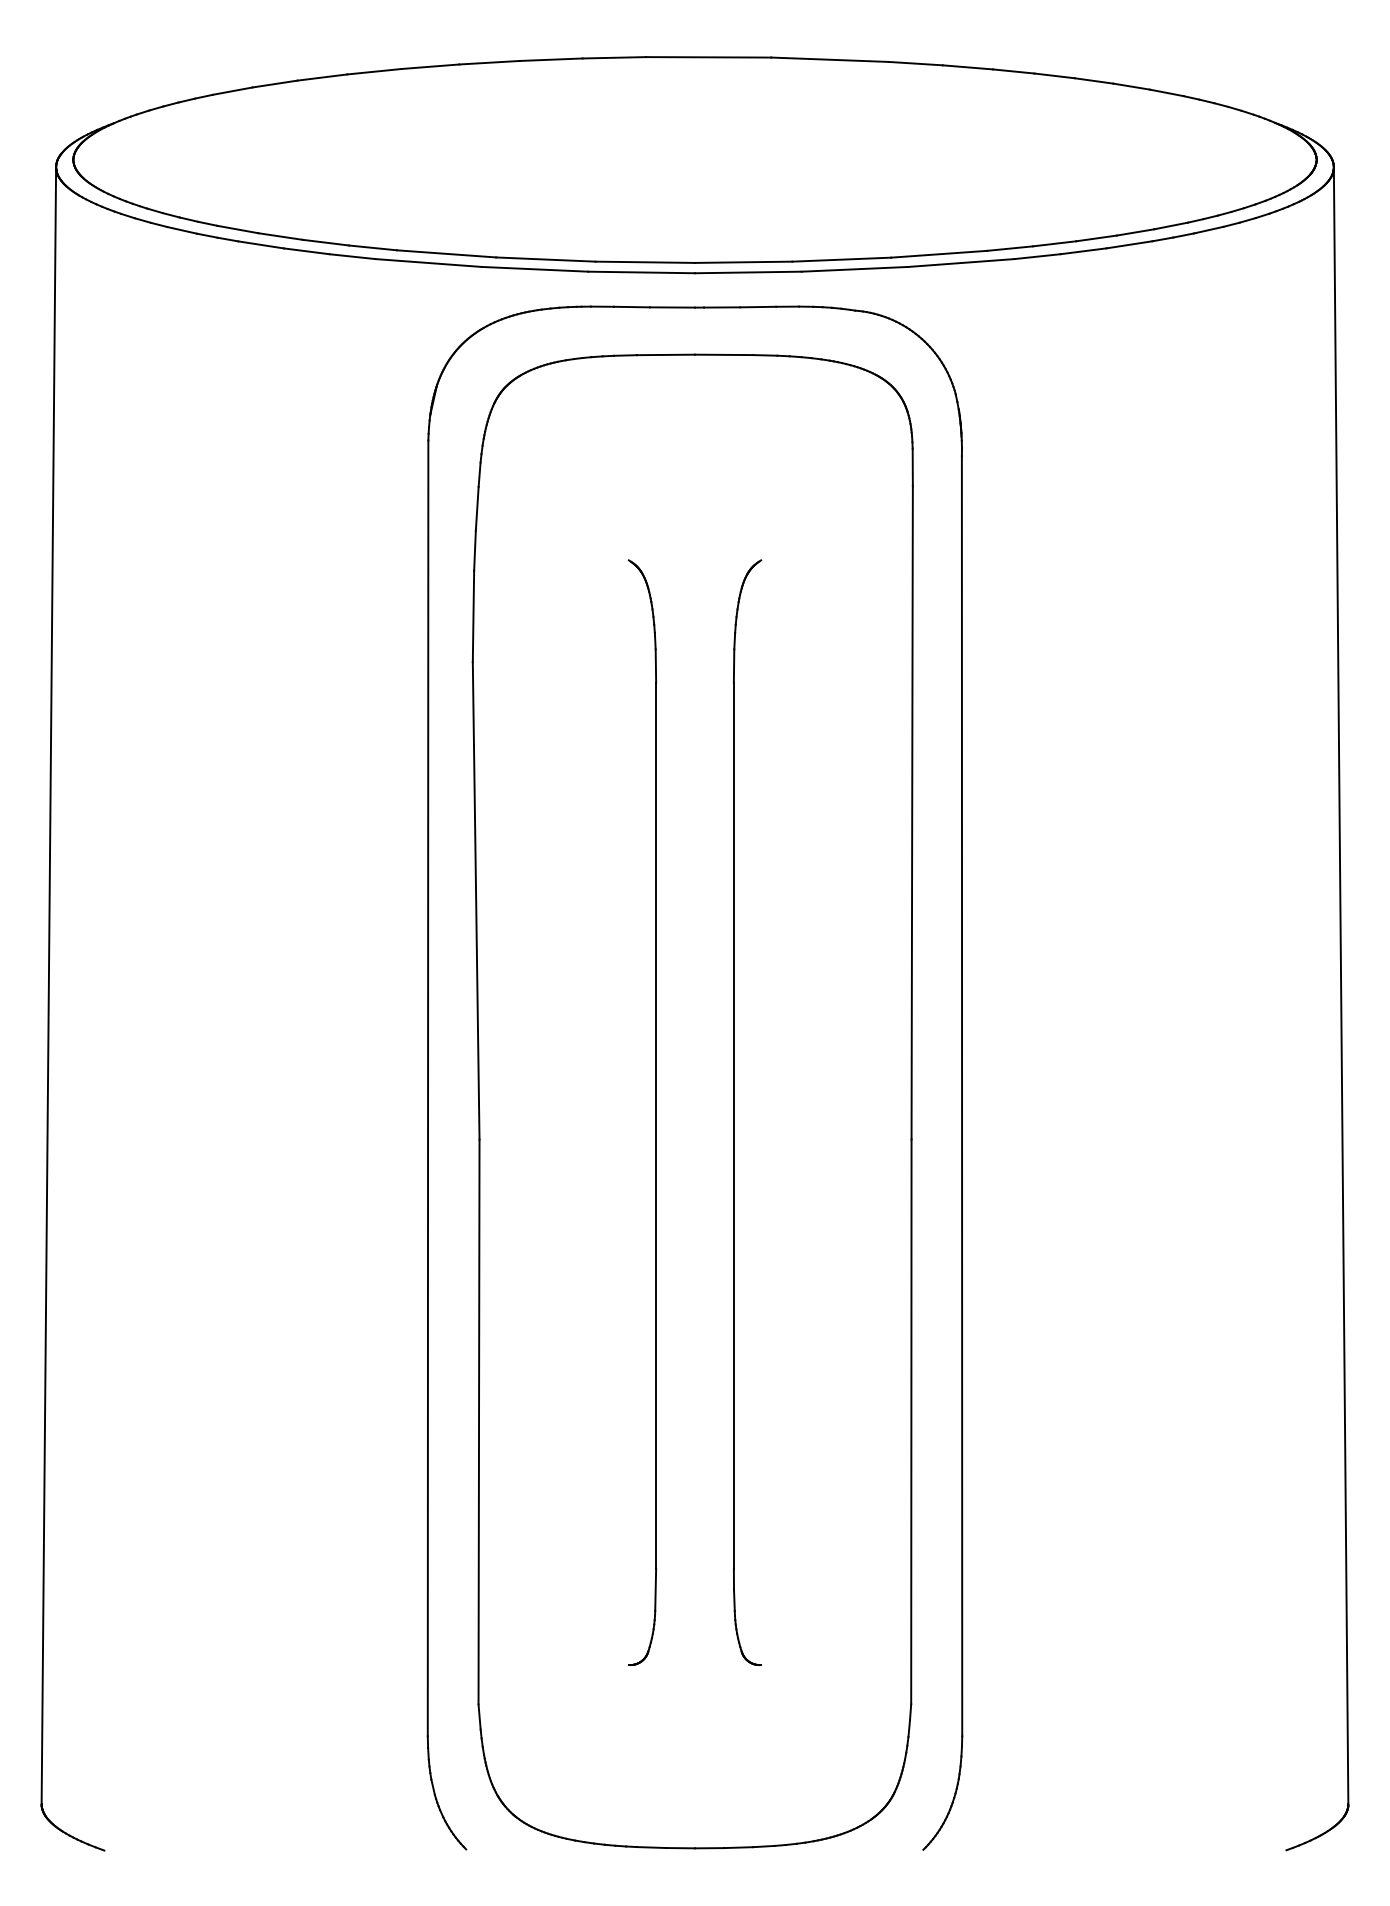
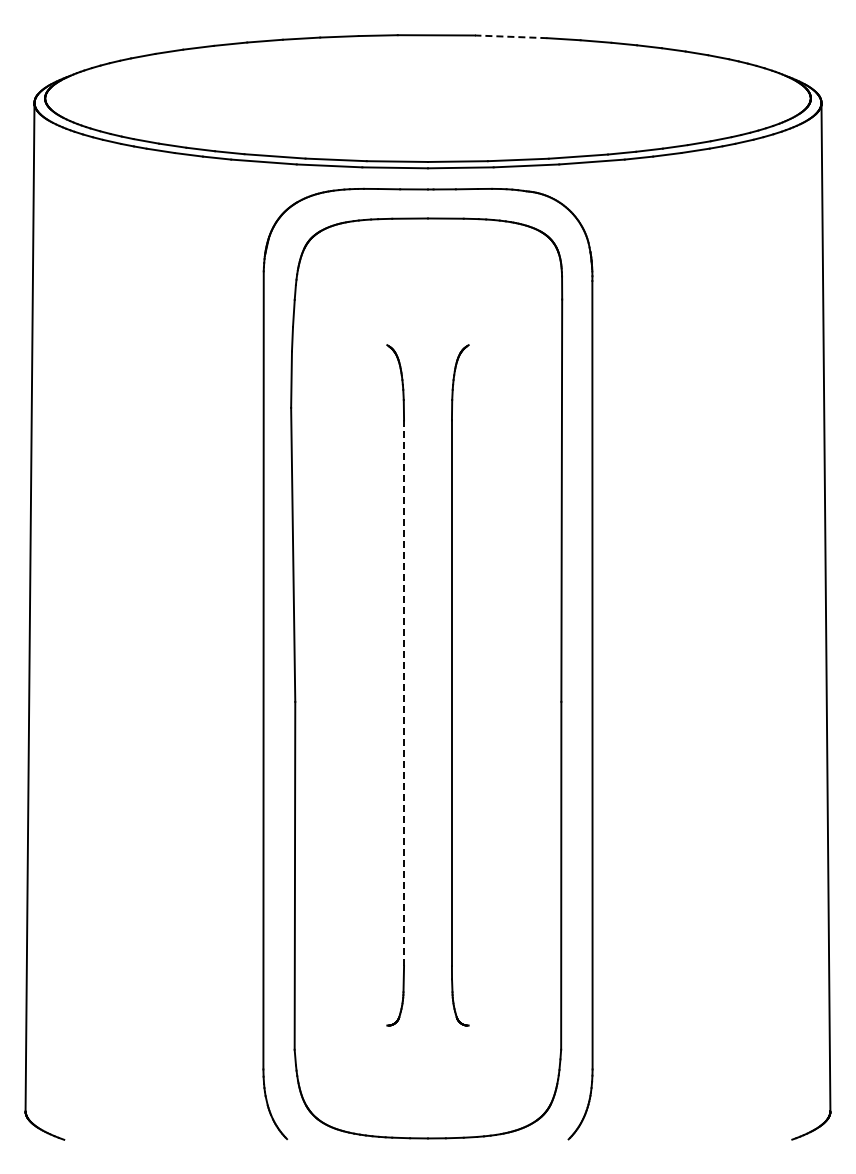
line: (828, 59) -> (510, 36), solid -> dashed
line: (656, 1125) -> (404, 693), solid -> dashed

